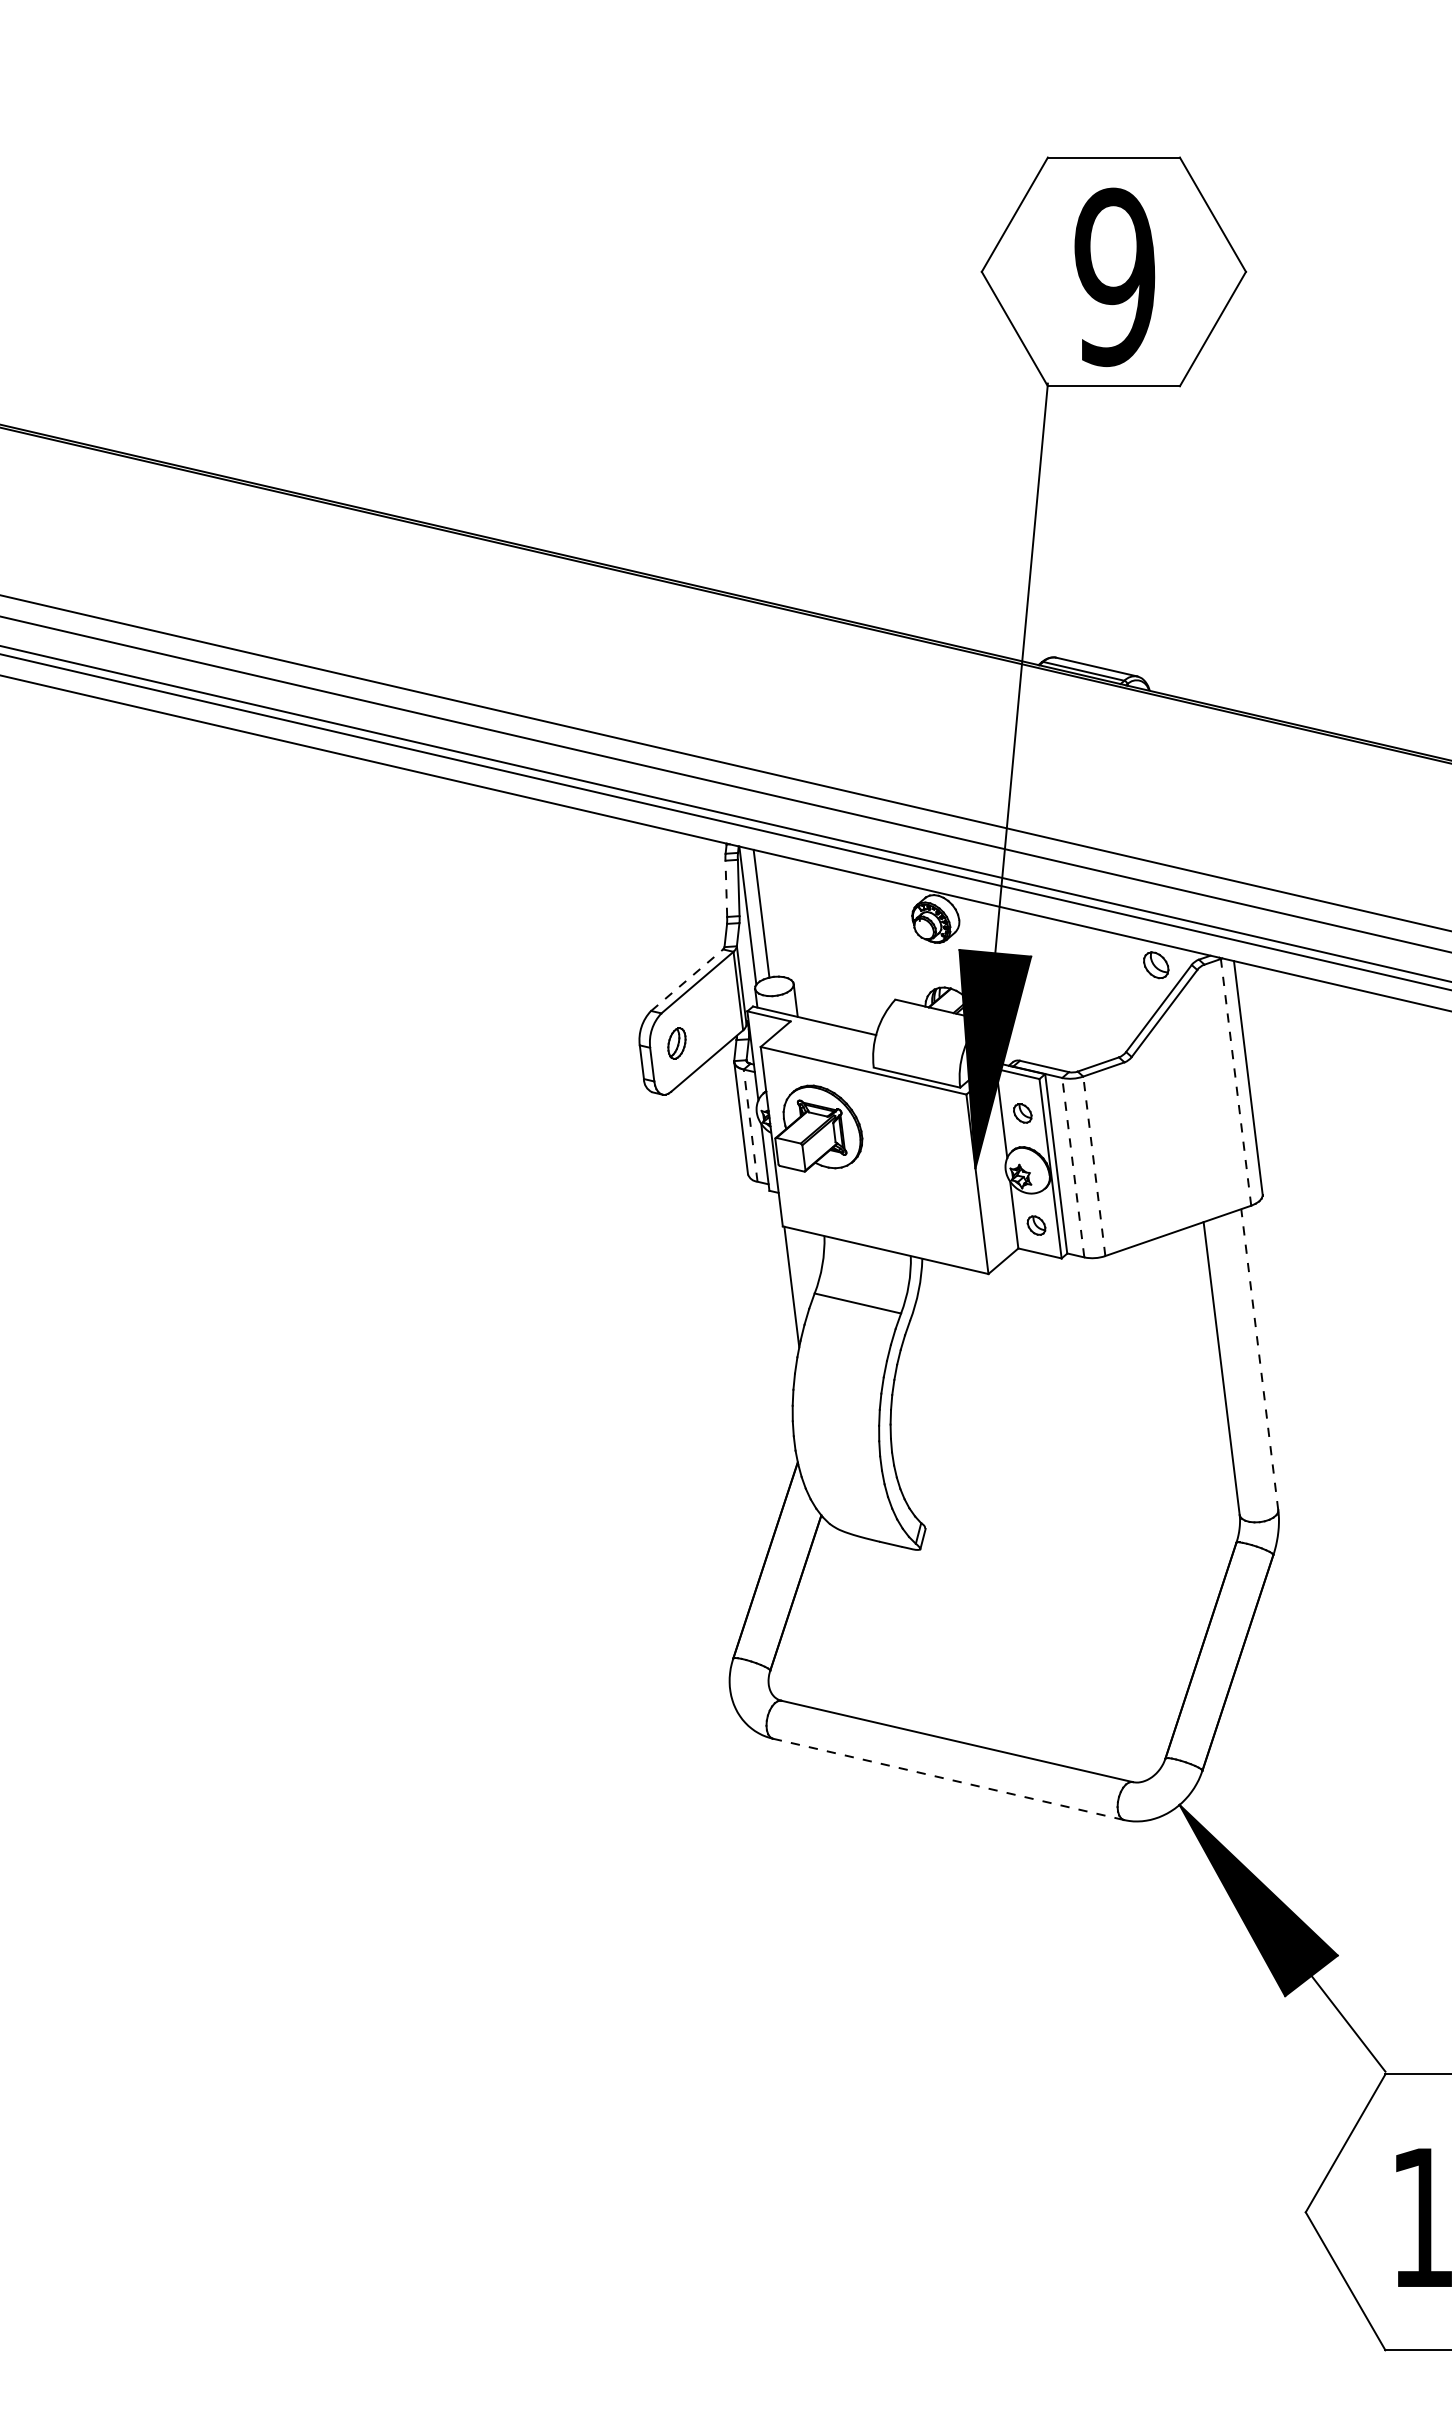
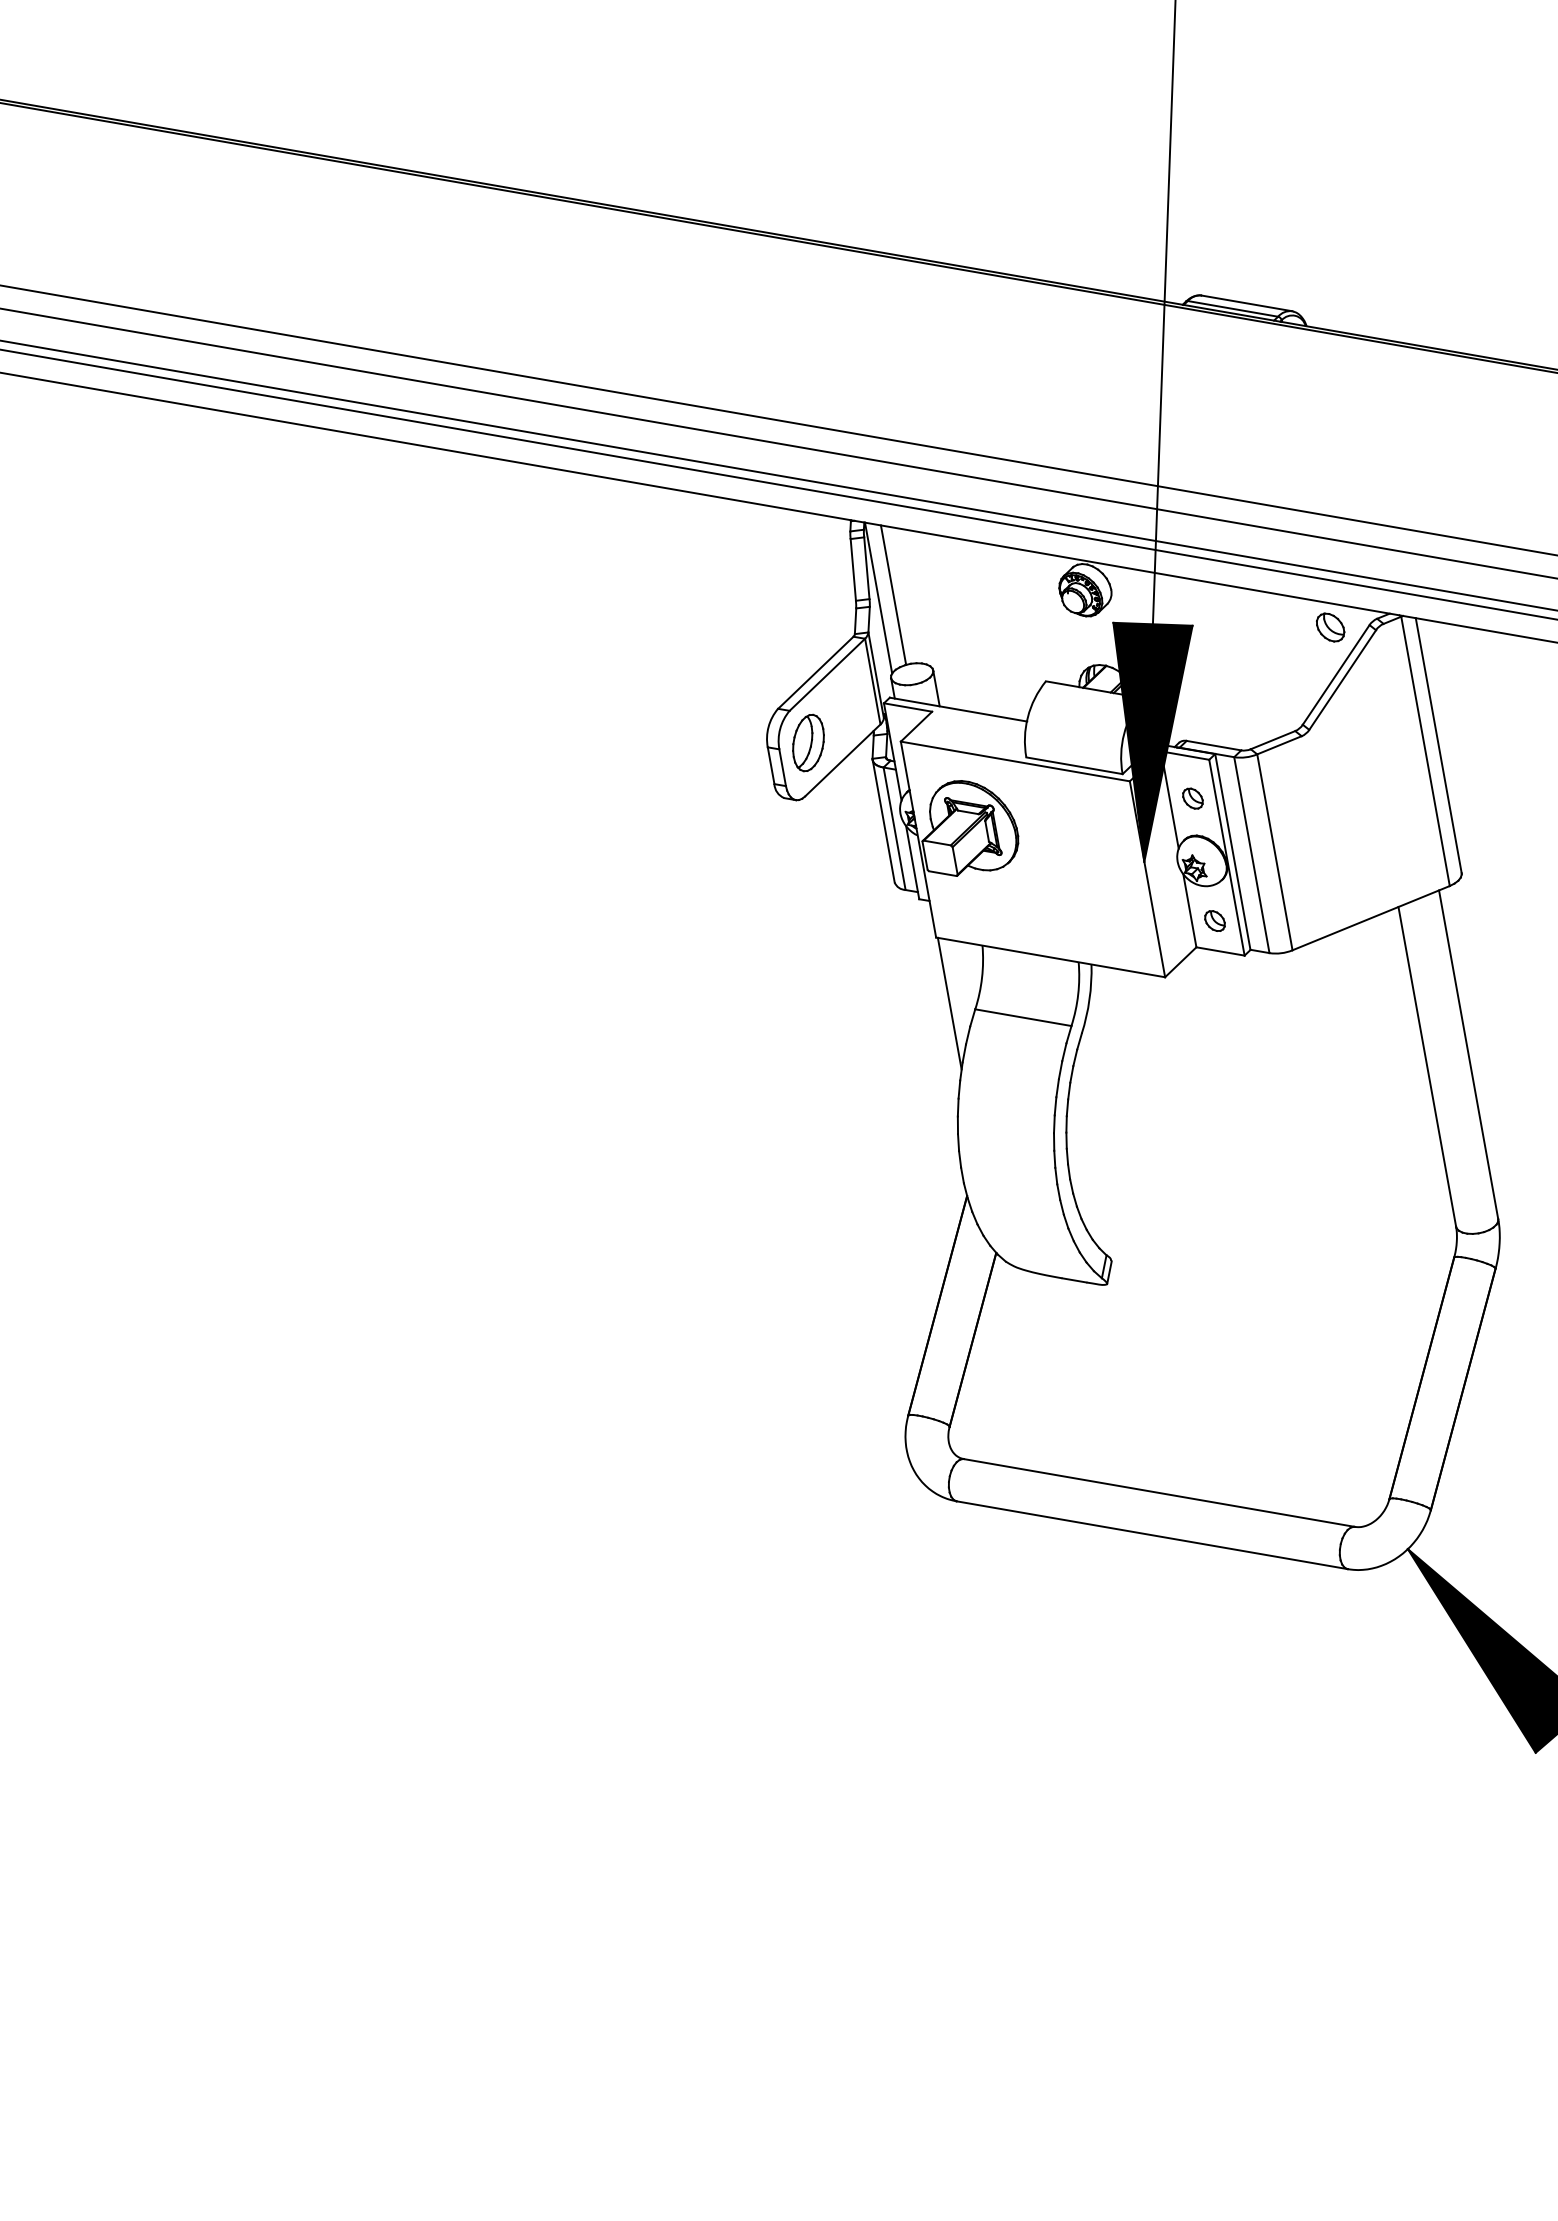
line: (726, 888) -> (853, 569), dashed -> solid
line: (687, 979) -> (816, 671), dashed -> solid
part: (676, 1043) -> (808, 743), size x1.67
line: (1235, 1081) -> (1424, 750), dashed -> solid
line: (750, 1125) -> (894, 828), dashed -> solid
line: (1094, 1165) -> (1275, 851), dashed -> solid
line: (1073, 1167) -> (1252, 854), dashed -> solid
line: (1259, 1359) -> (1468, 1054), dashed -> solid
line: (948, 1779) -> (1152, 1535), dashed -> solid

